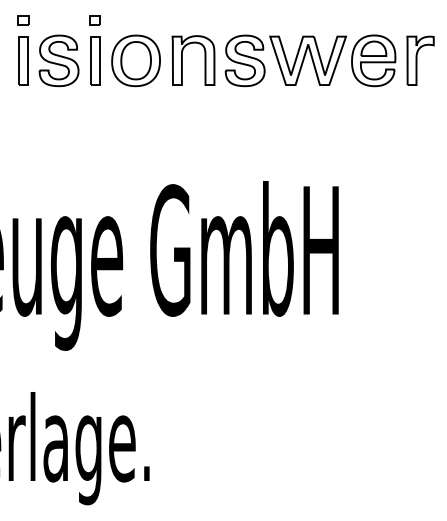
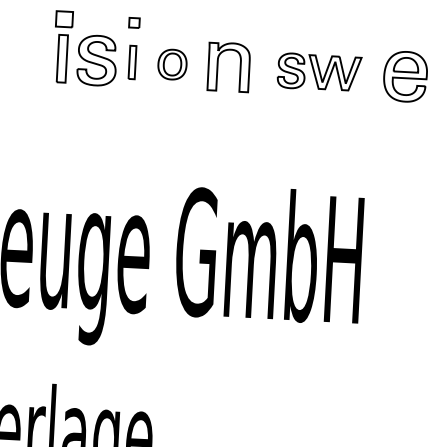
part: (23, 20) -> (64, 19), size x1.6
part: (95, 60) -> (132, 62), size x0.7
part: (135, 60) -> (171, 64), size x0.6
part: (285, 60) -> (319, 71), size x0.7

